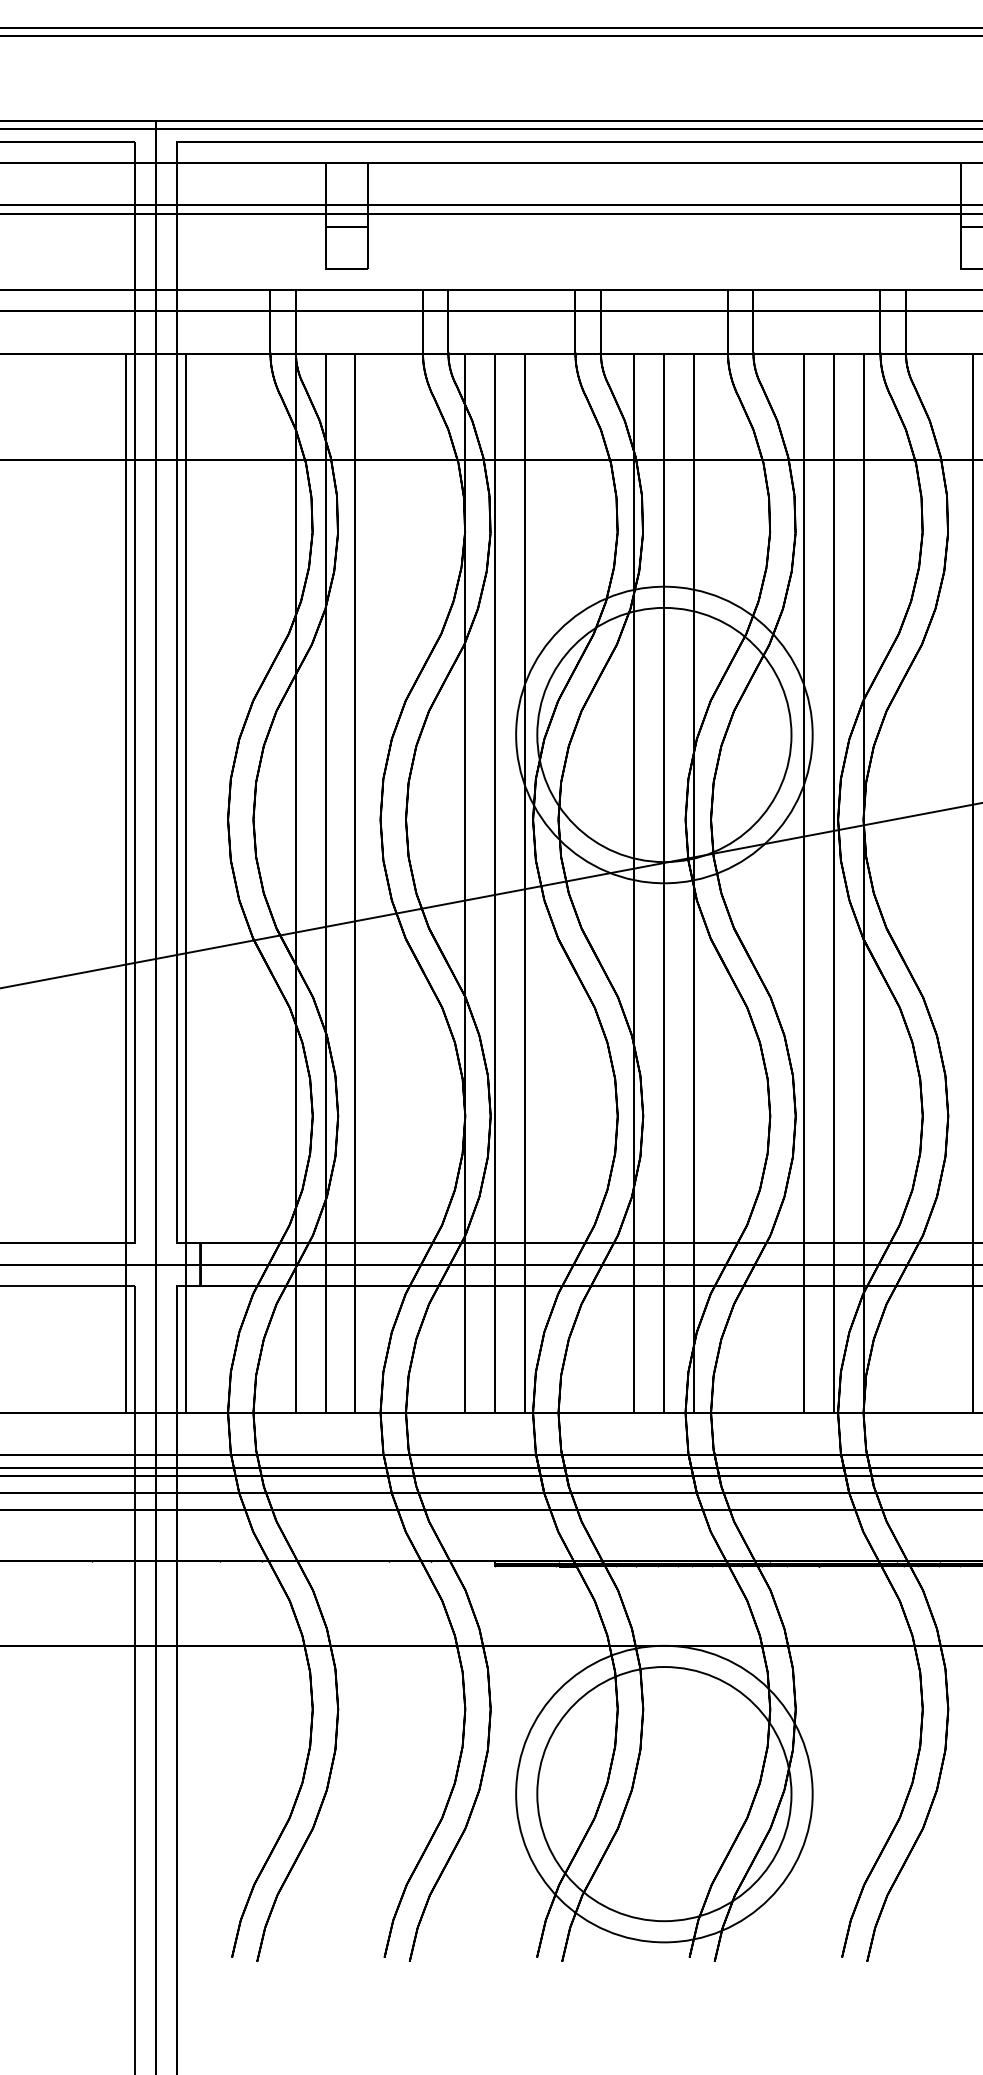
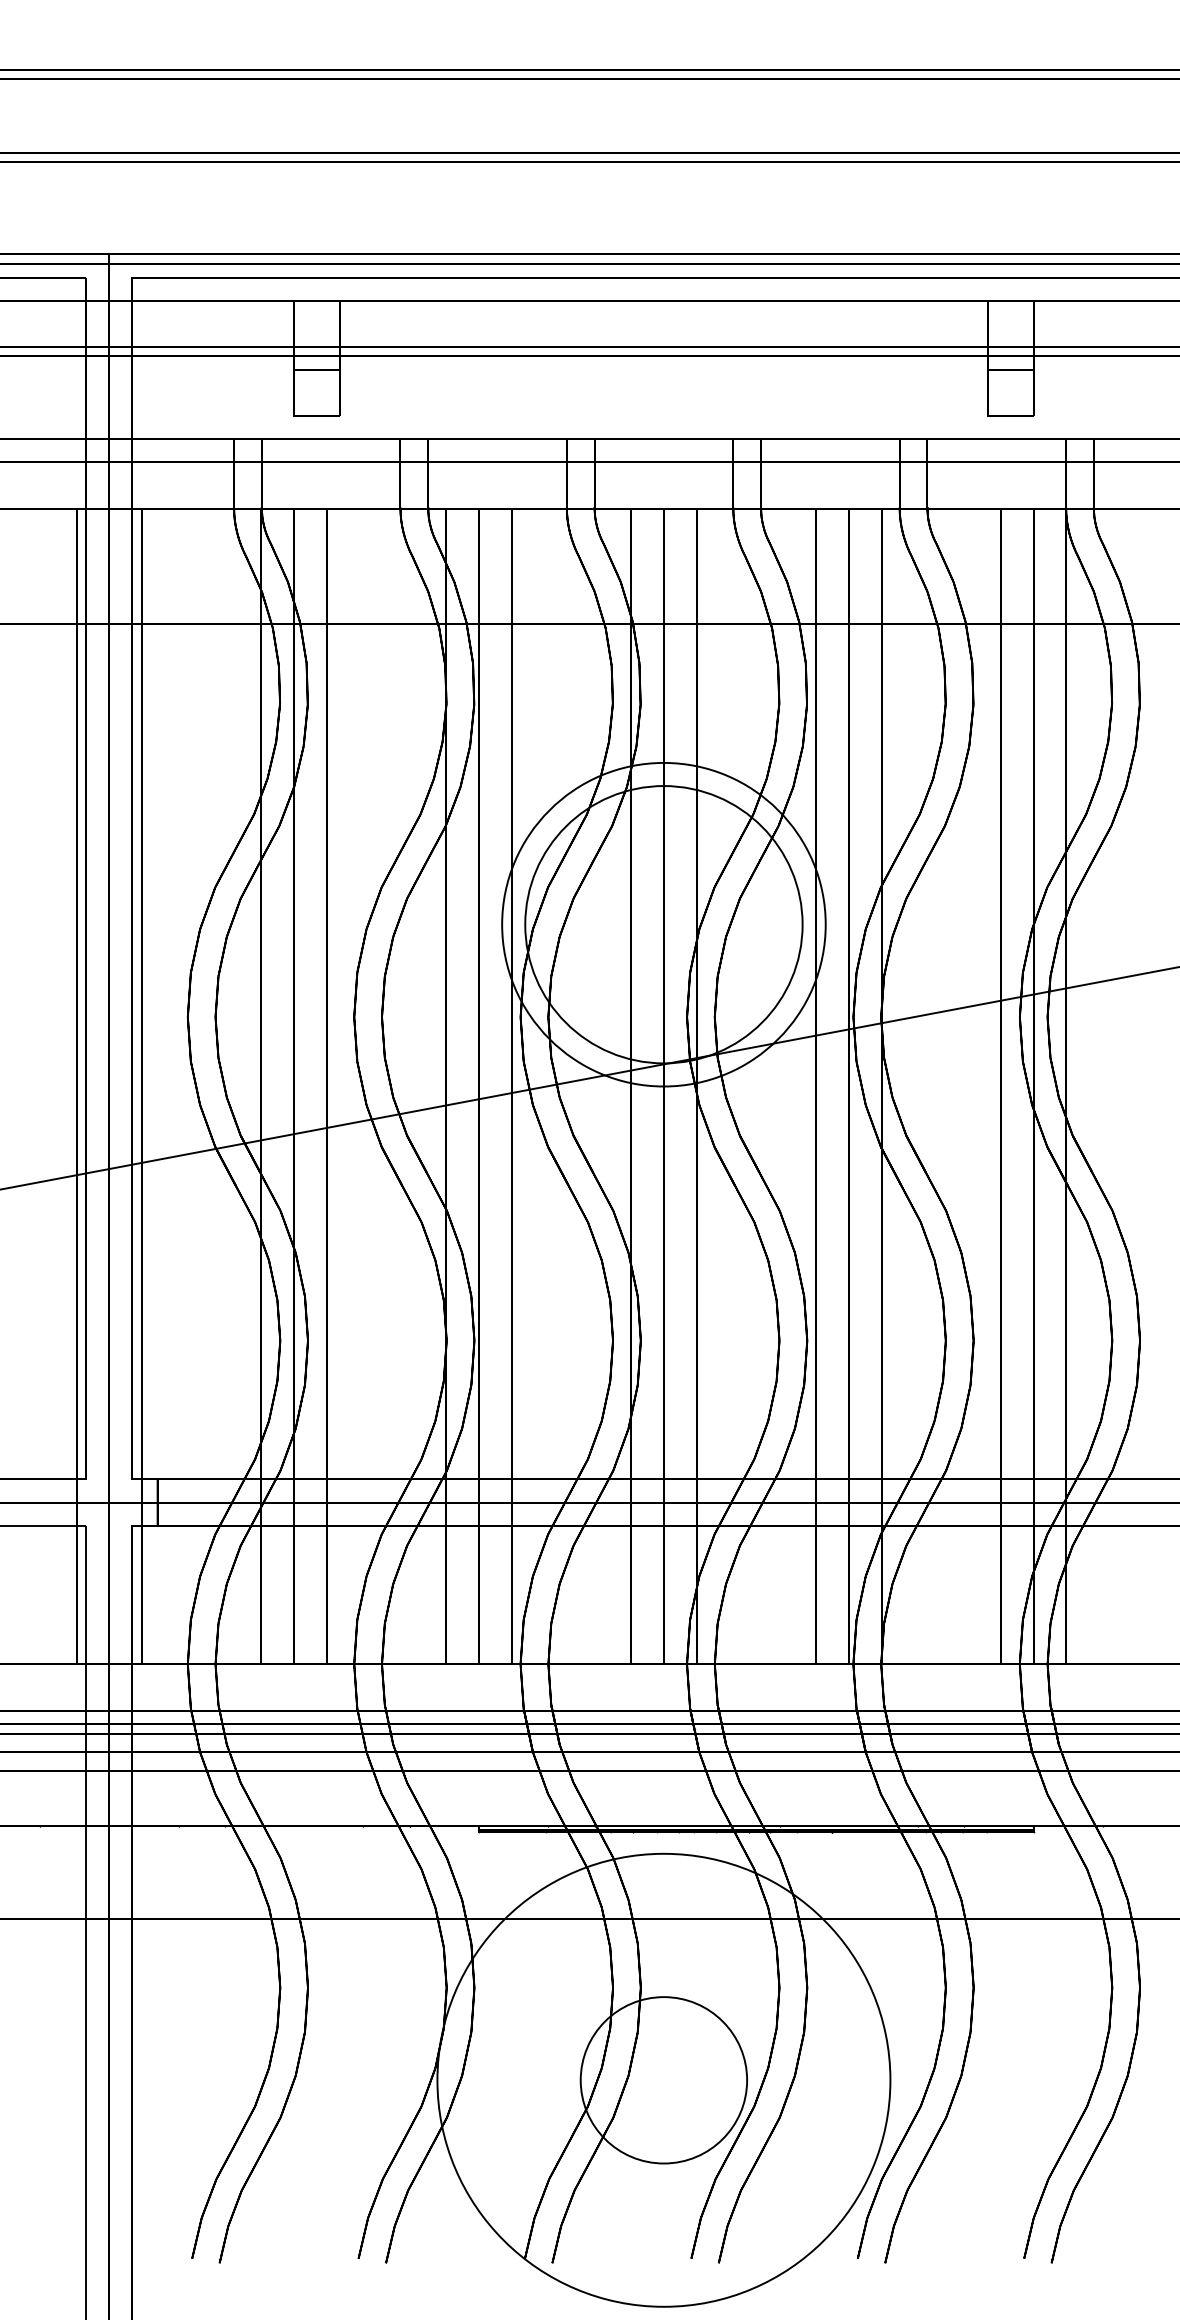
circle: (664, 1793) -> (663, 2079), size x0.6
circle: (664, 1794) -> (663, 2080), size x1.4

